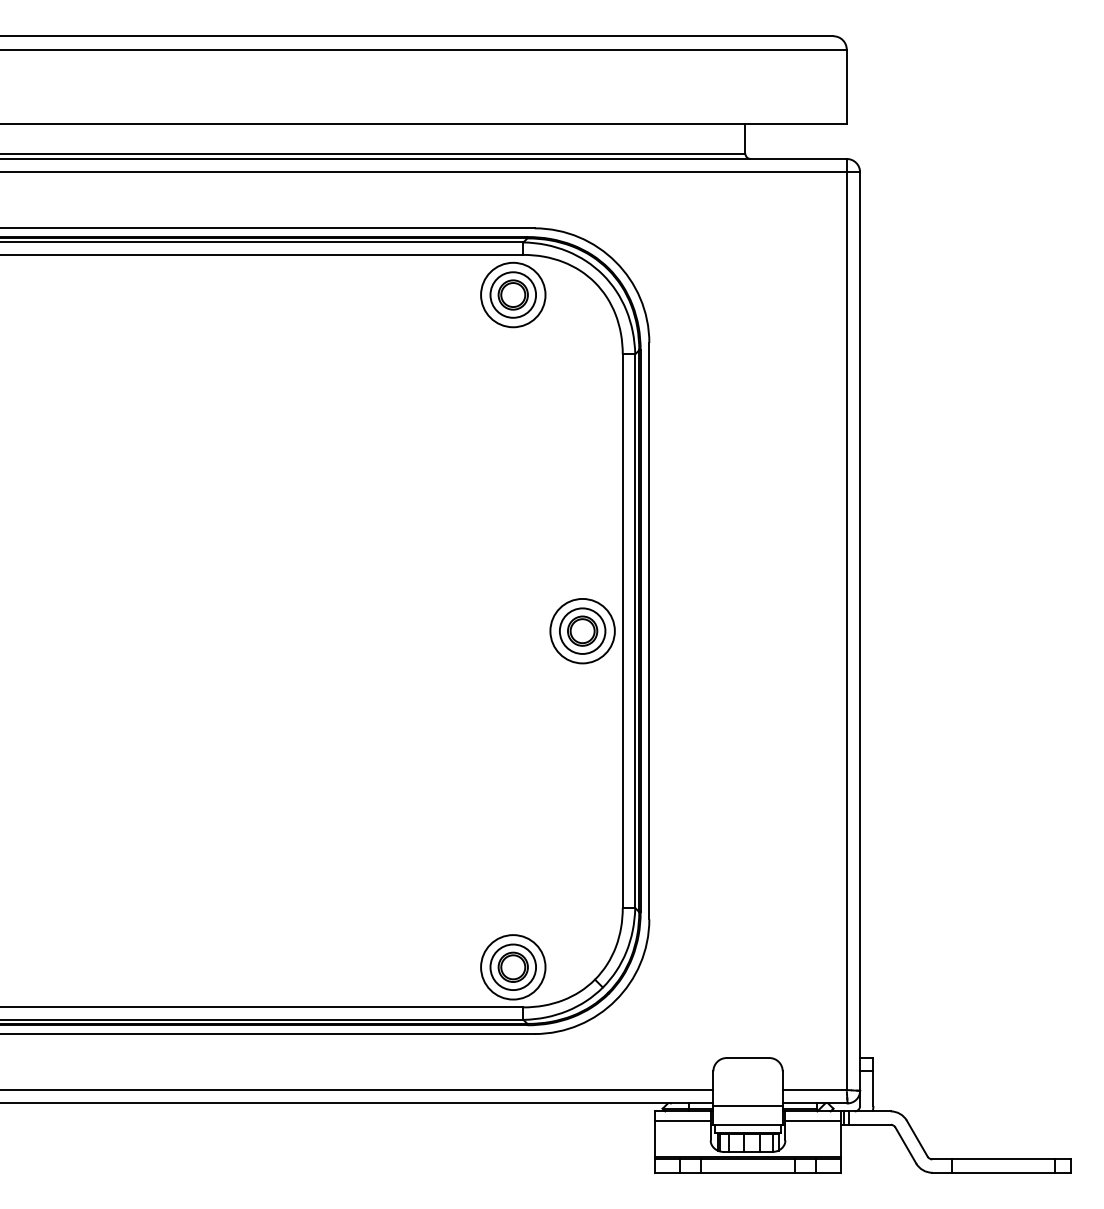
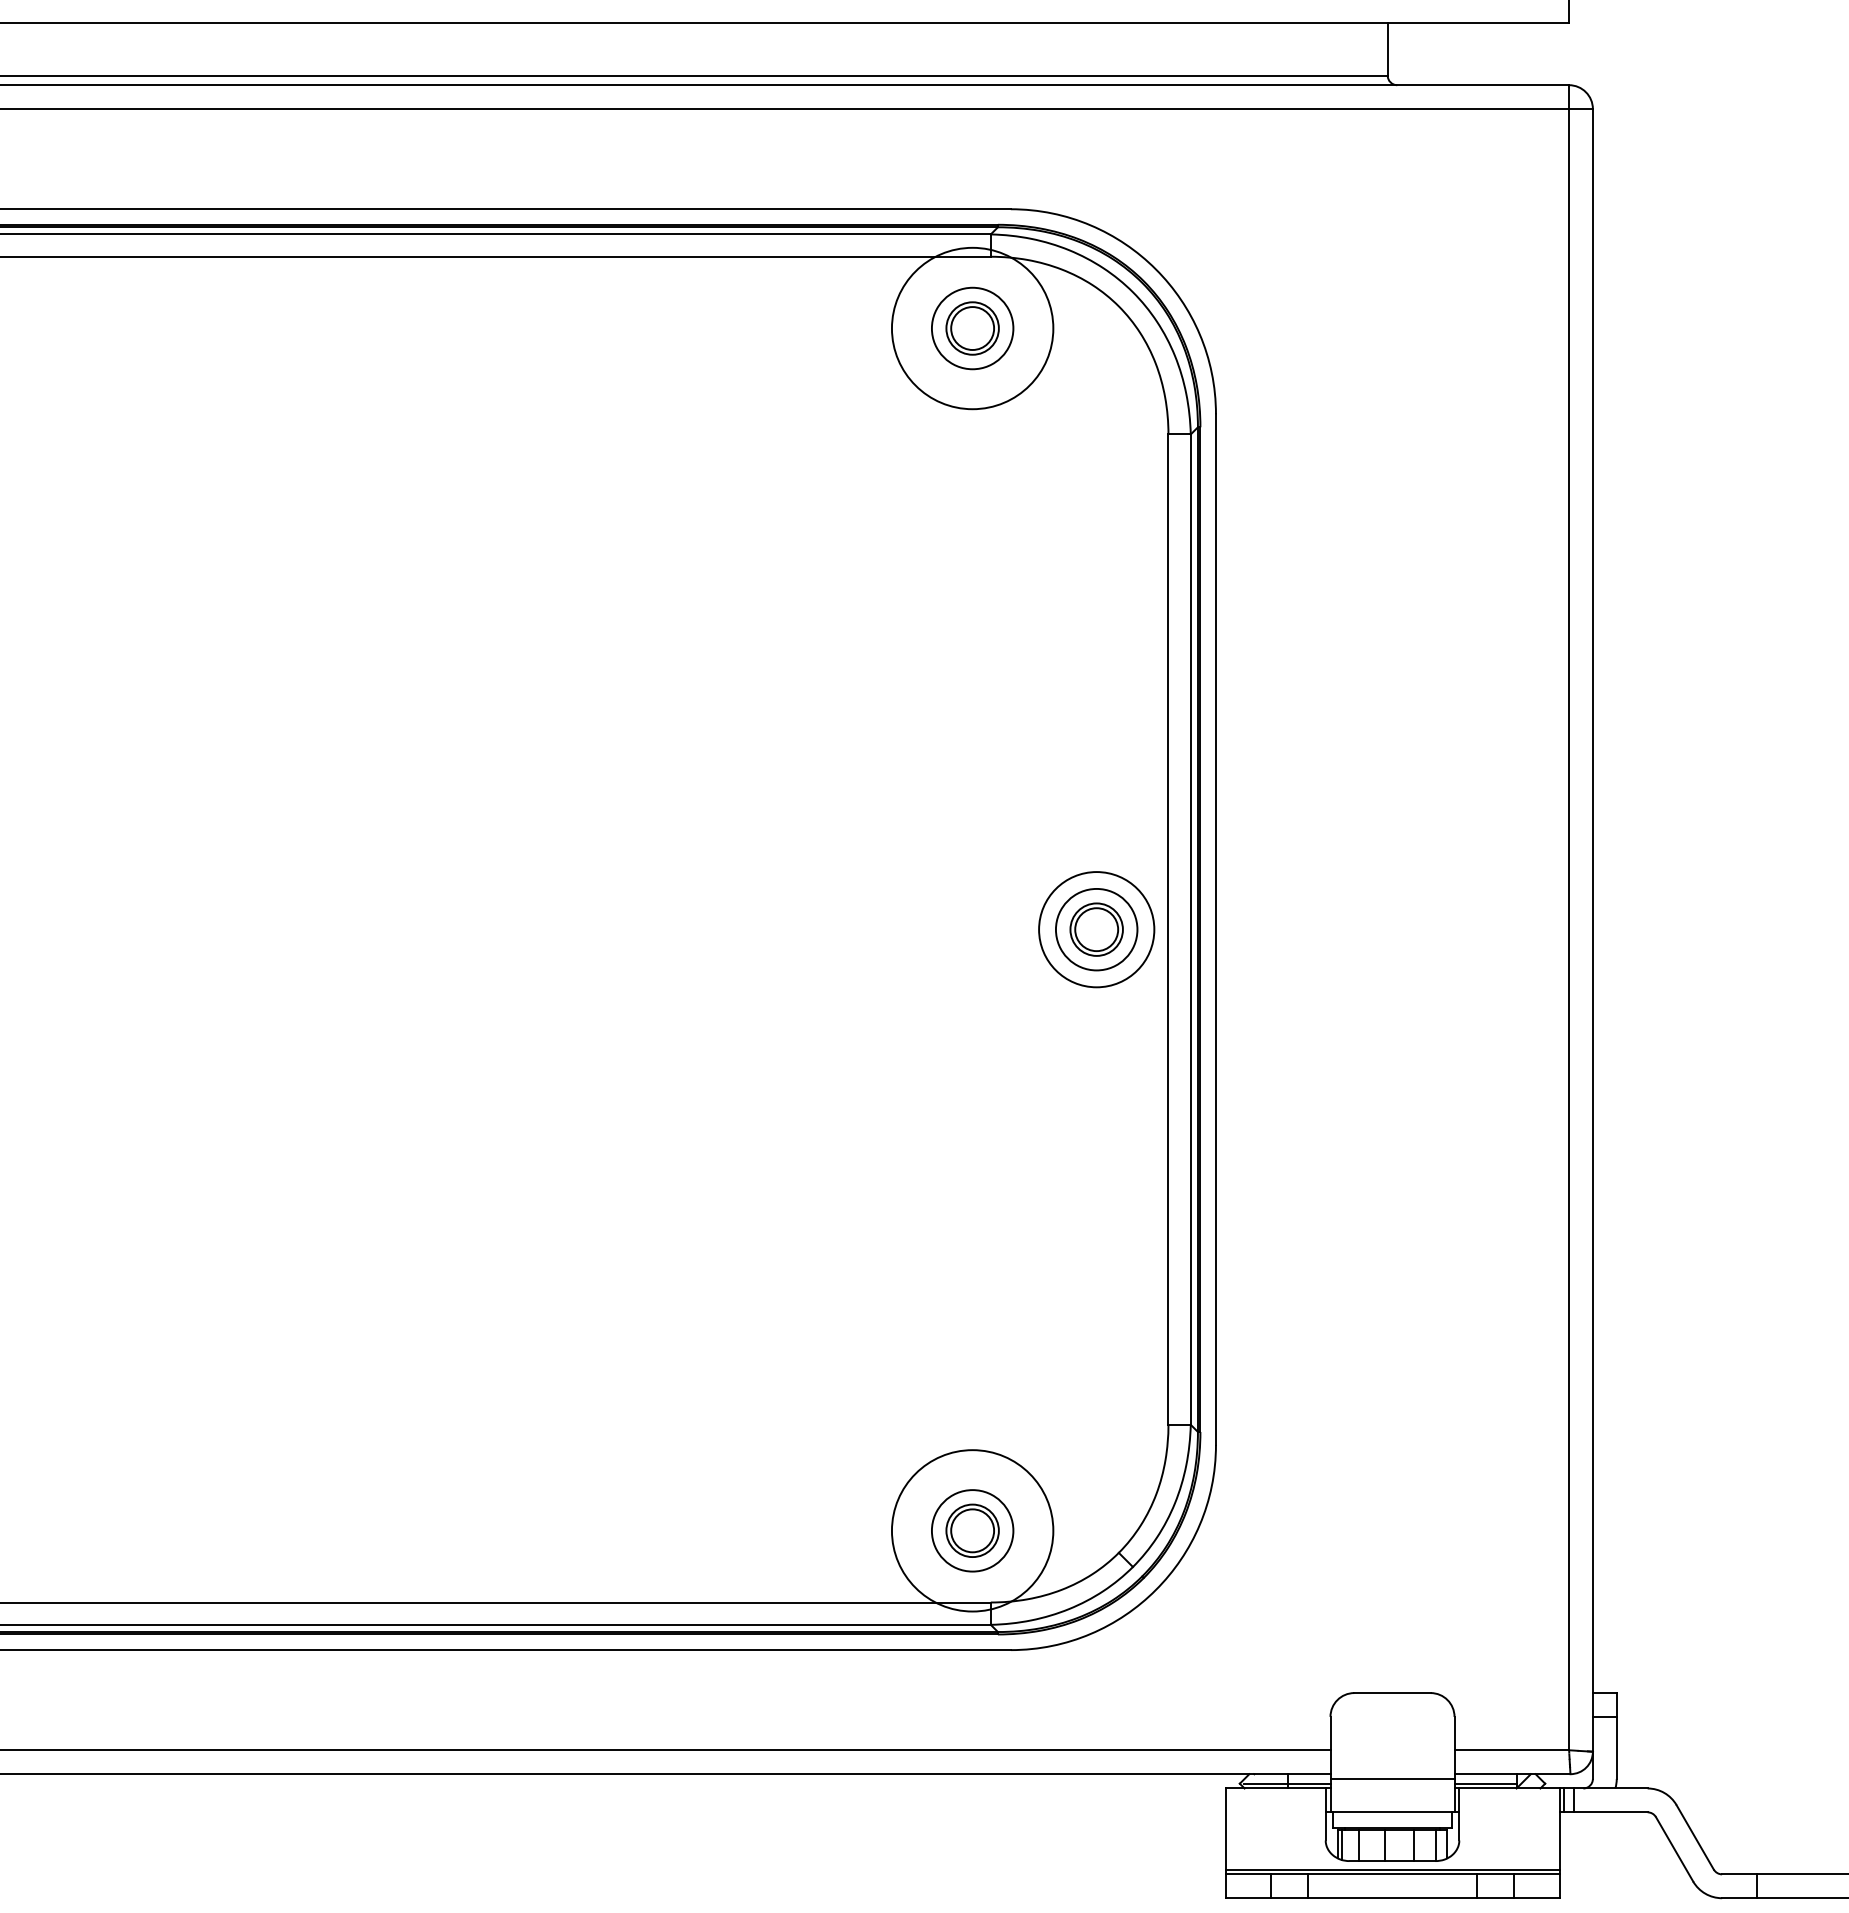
circle: (513, 294) -> (973, 327), size x1.4
circle: (513, 967) -> (973, 1531), size x1.4
line: (682, 1120) -> (1275, 1804), removed
line: (813, 1120) -> (1509, 1804), removed

